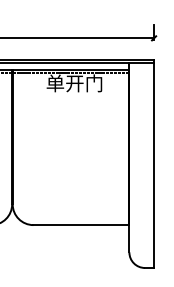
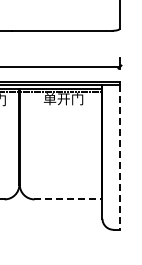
line: (153, 165) -> (119, 157), solid -> dashed
line: (81, 225) -> (68, 199), solid -> dashed

